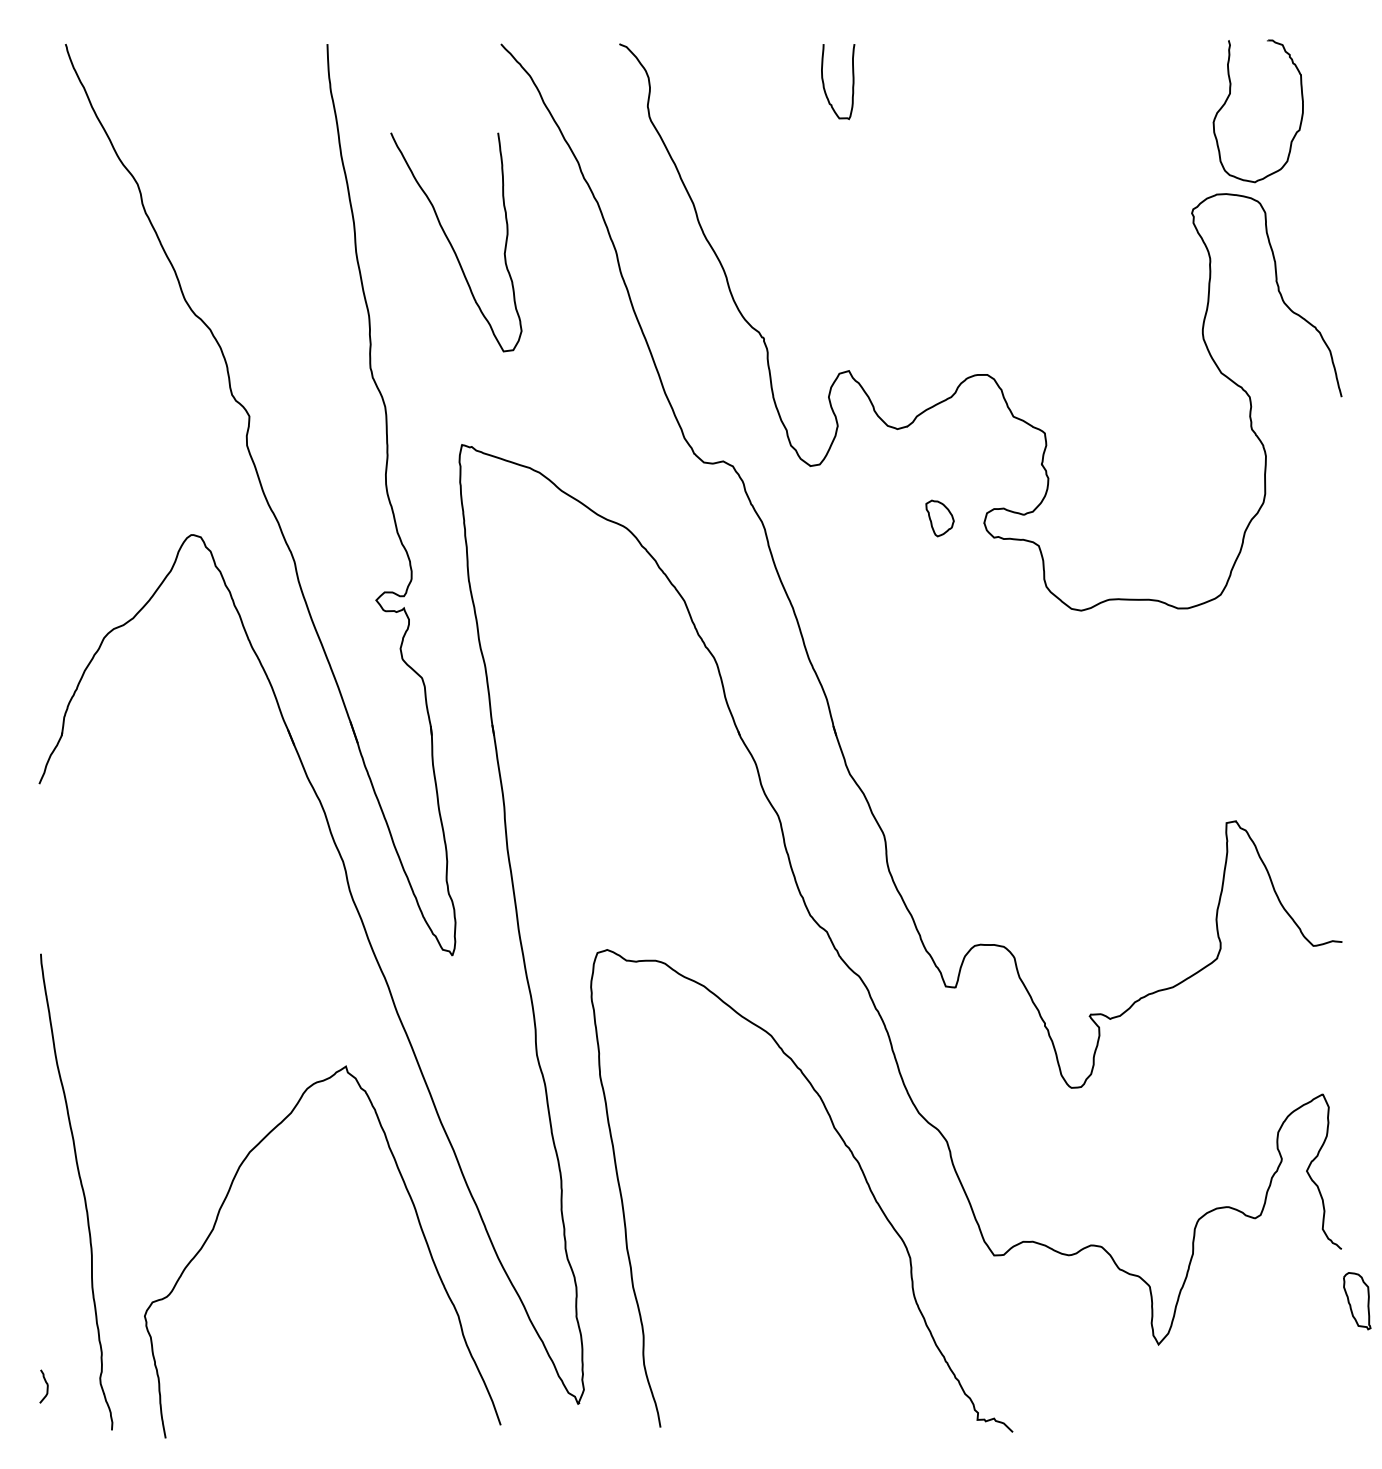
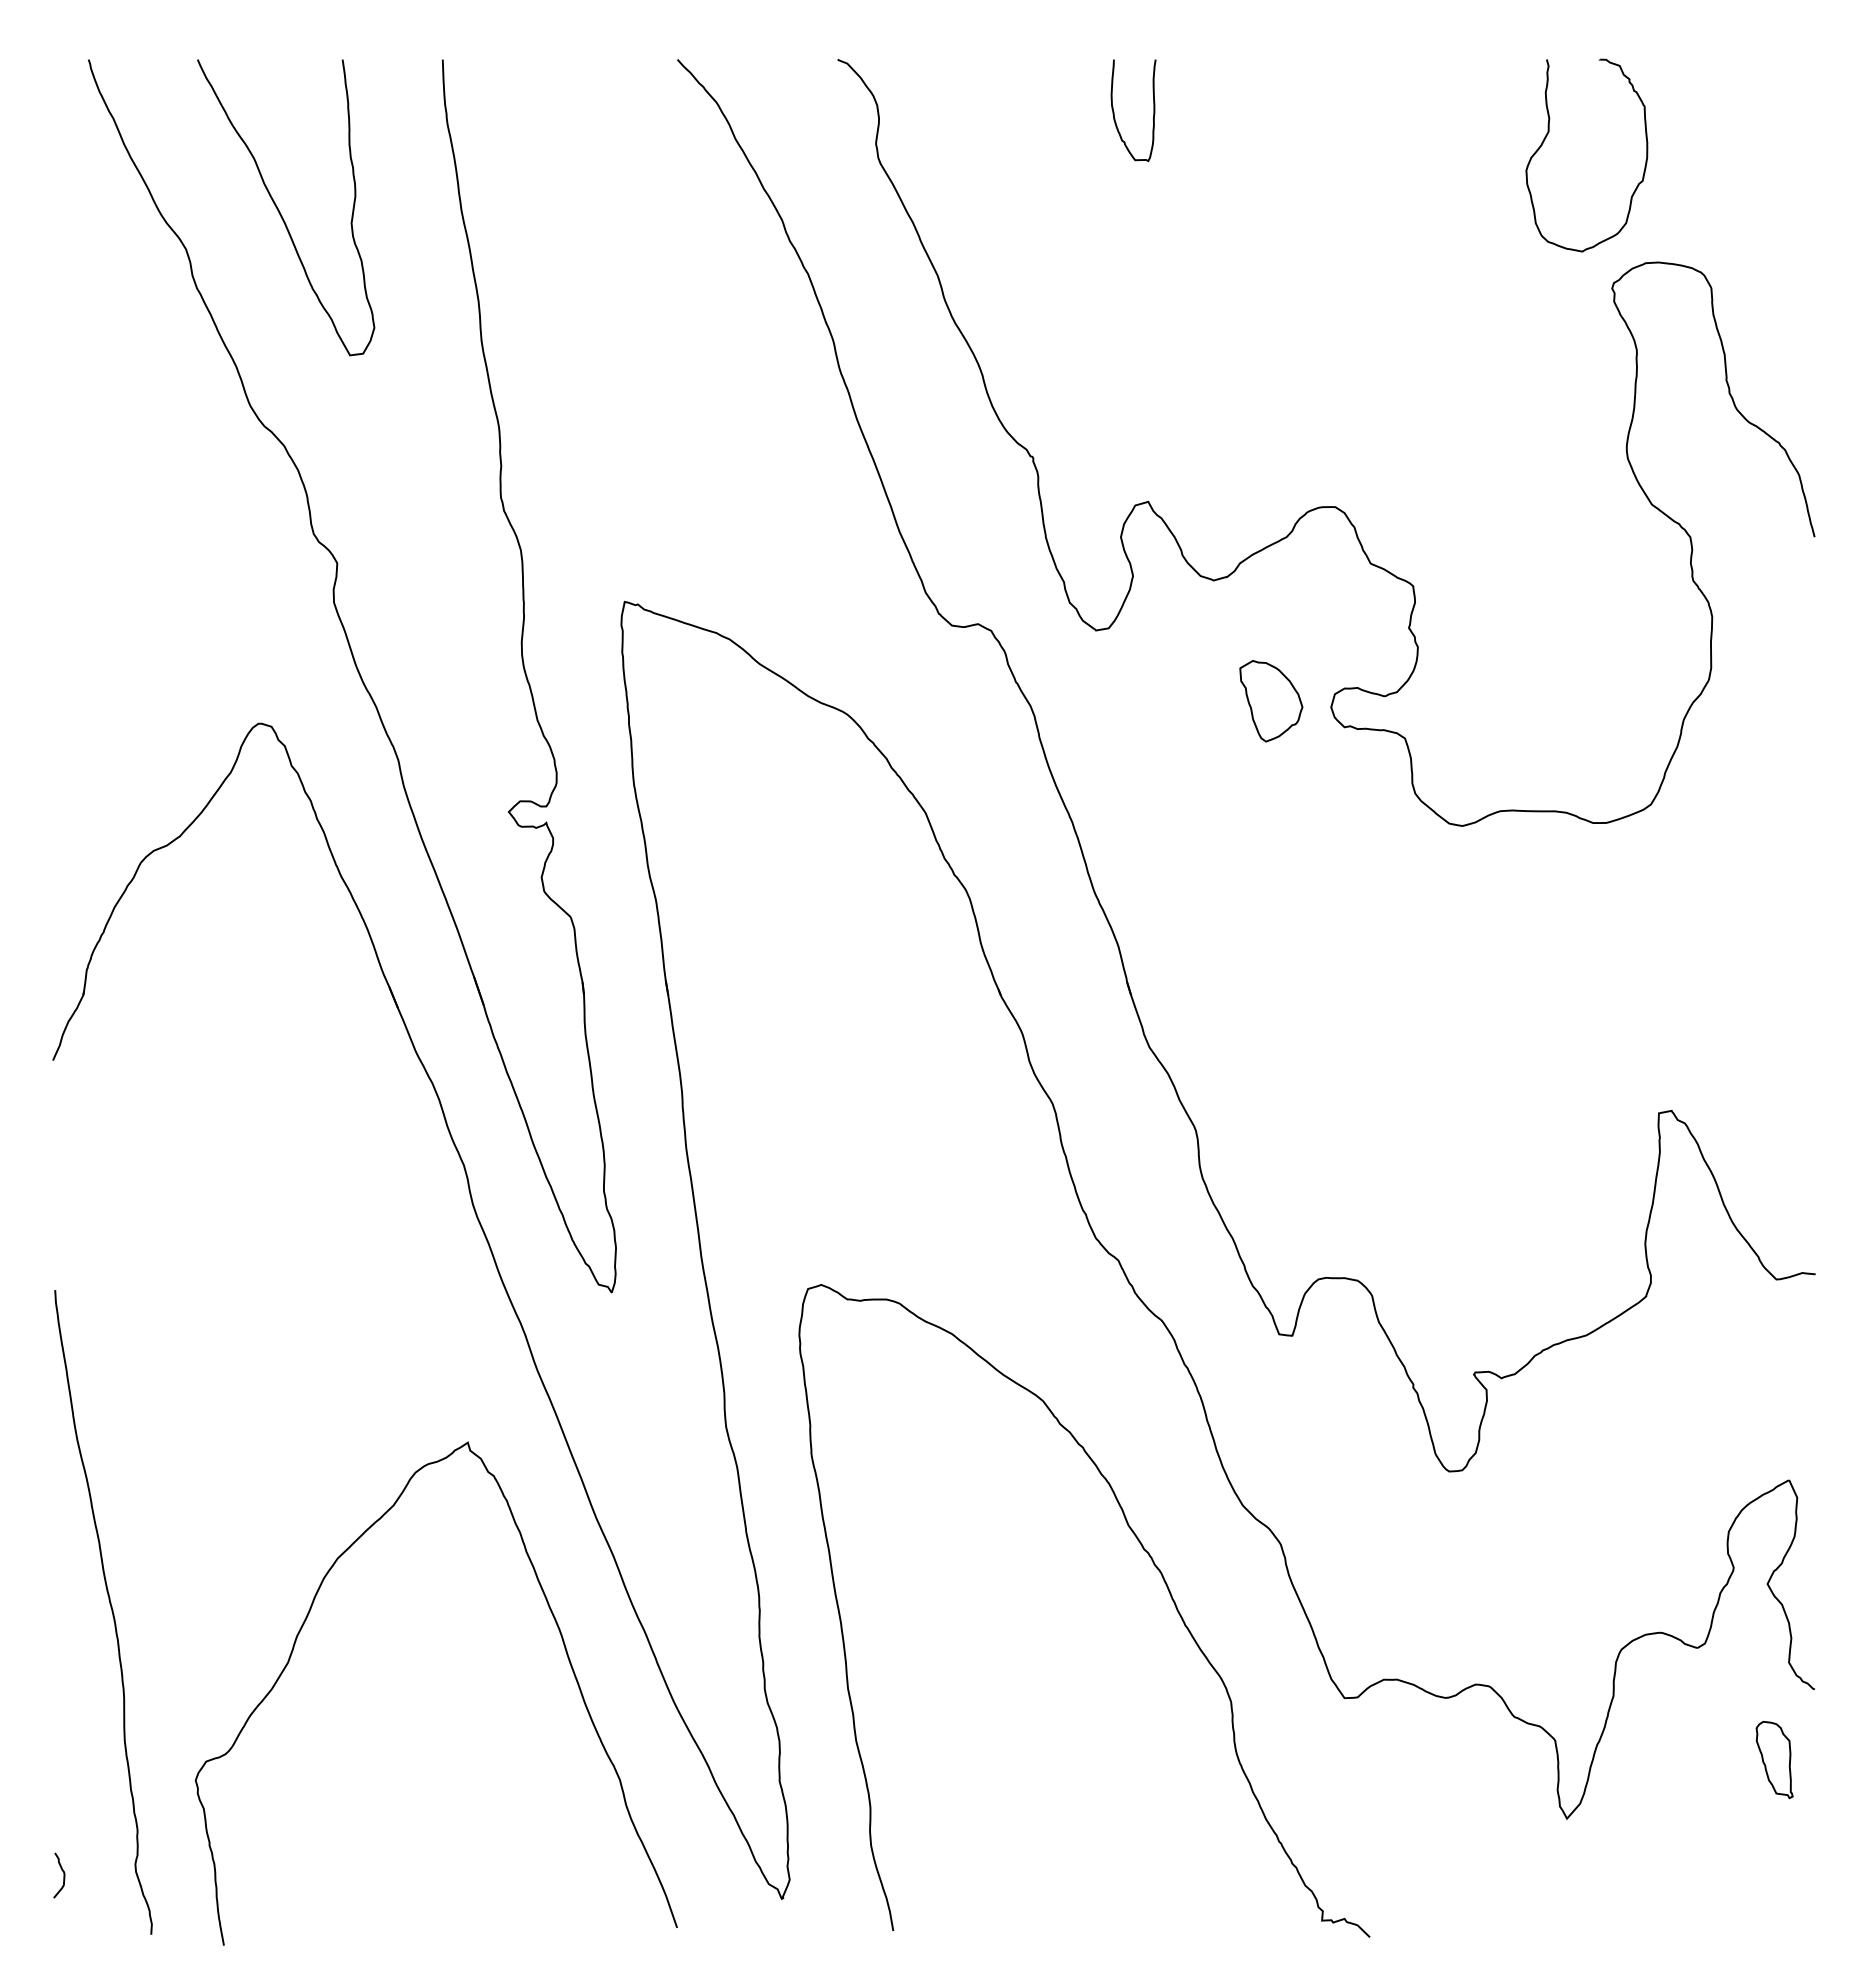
curve: (1229, 97) -> (1547, 136), moved
curve: (451, 244) -> (279, 210), moved
part: (940, 518) -> (1271, 701), size x1.67
part: (1357, 1300) -> (1774, 1759), moved

